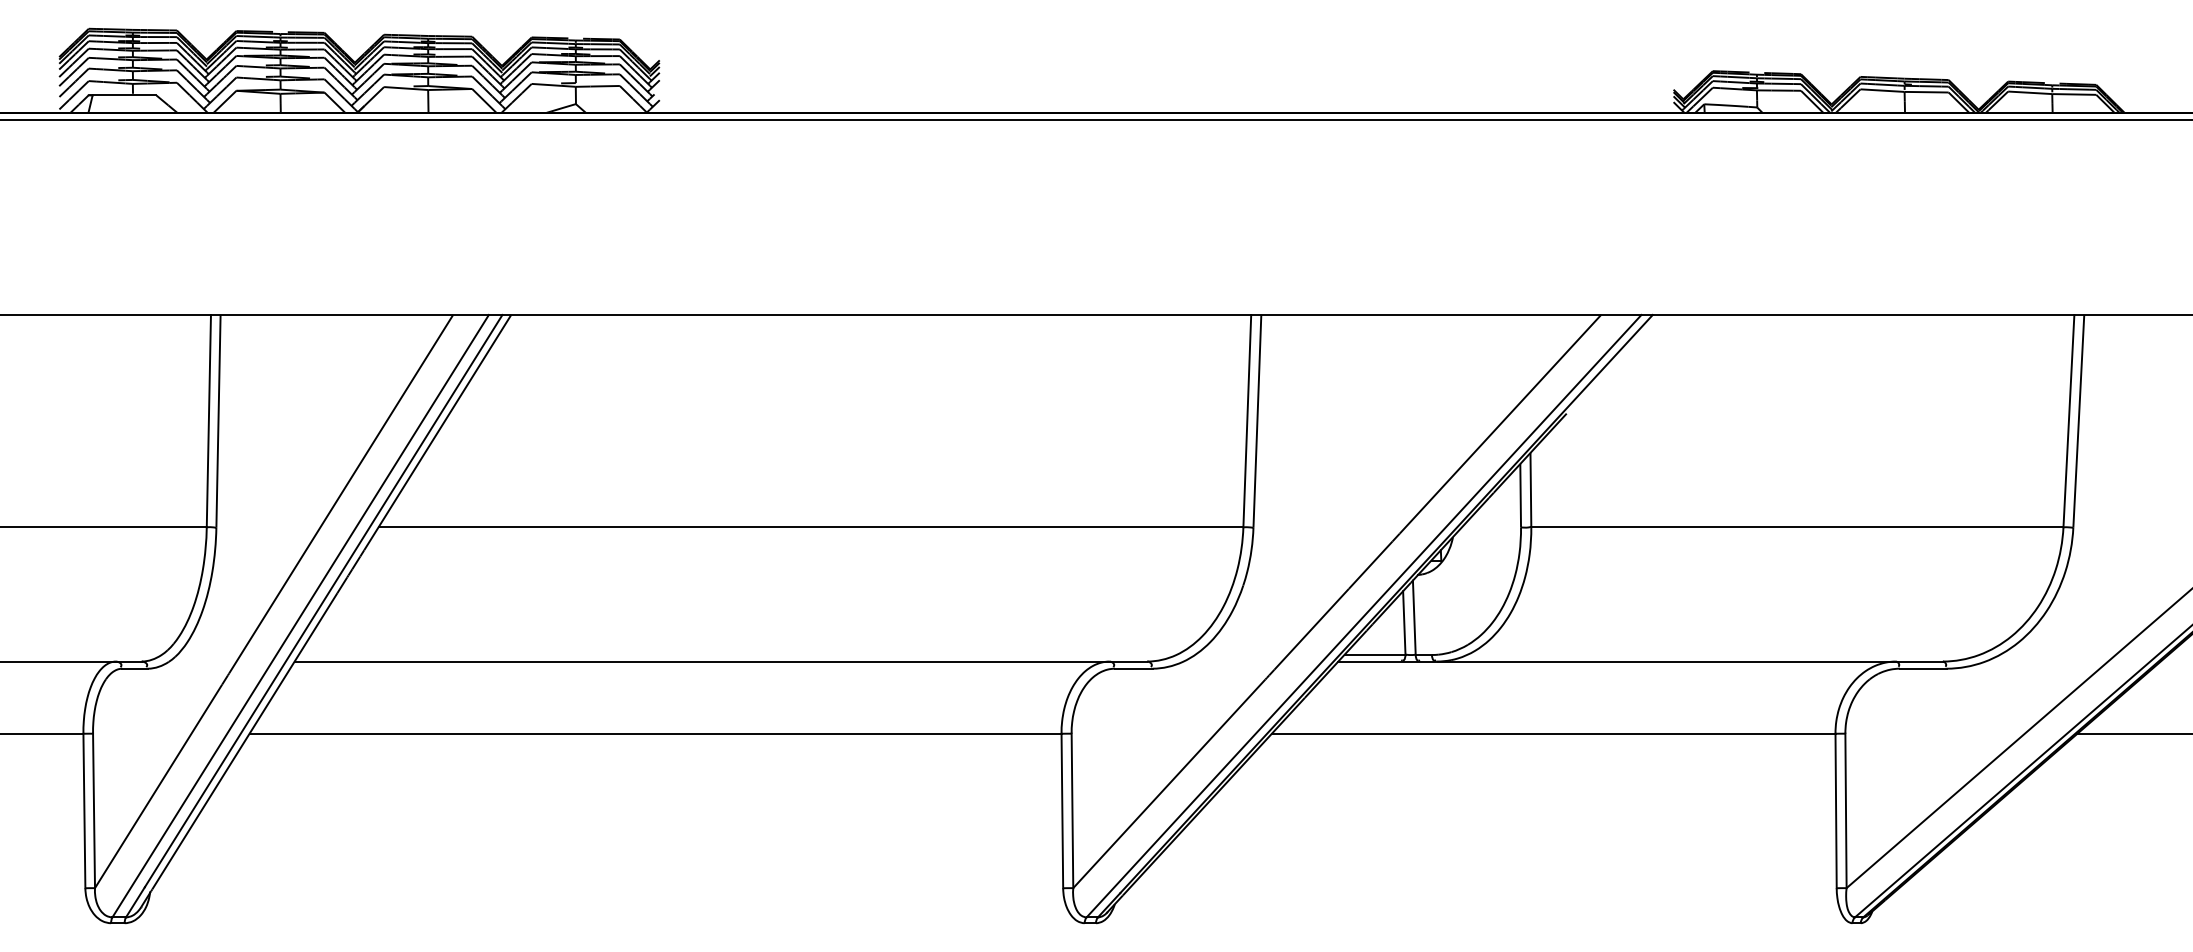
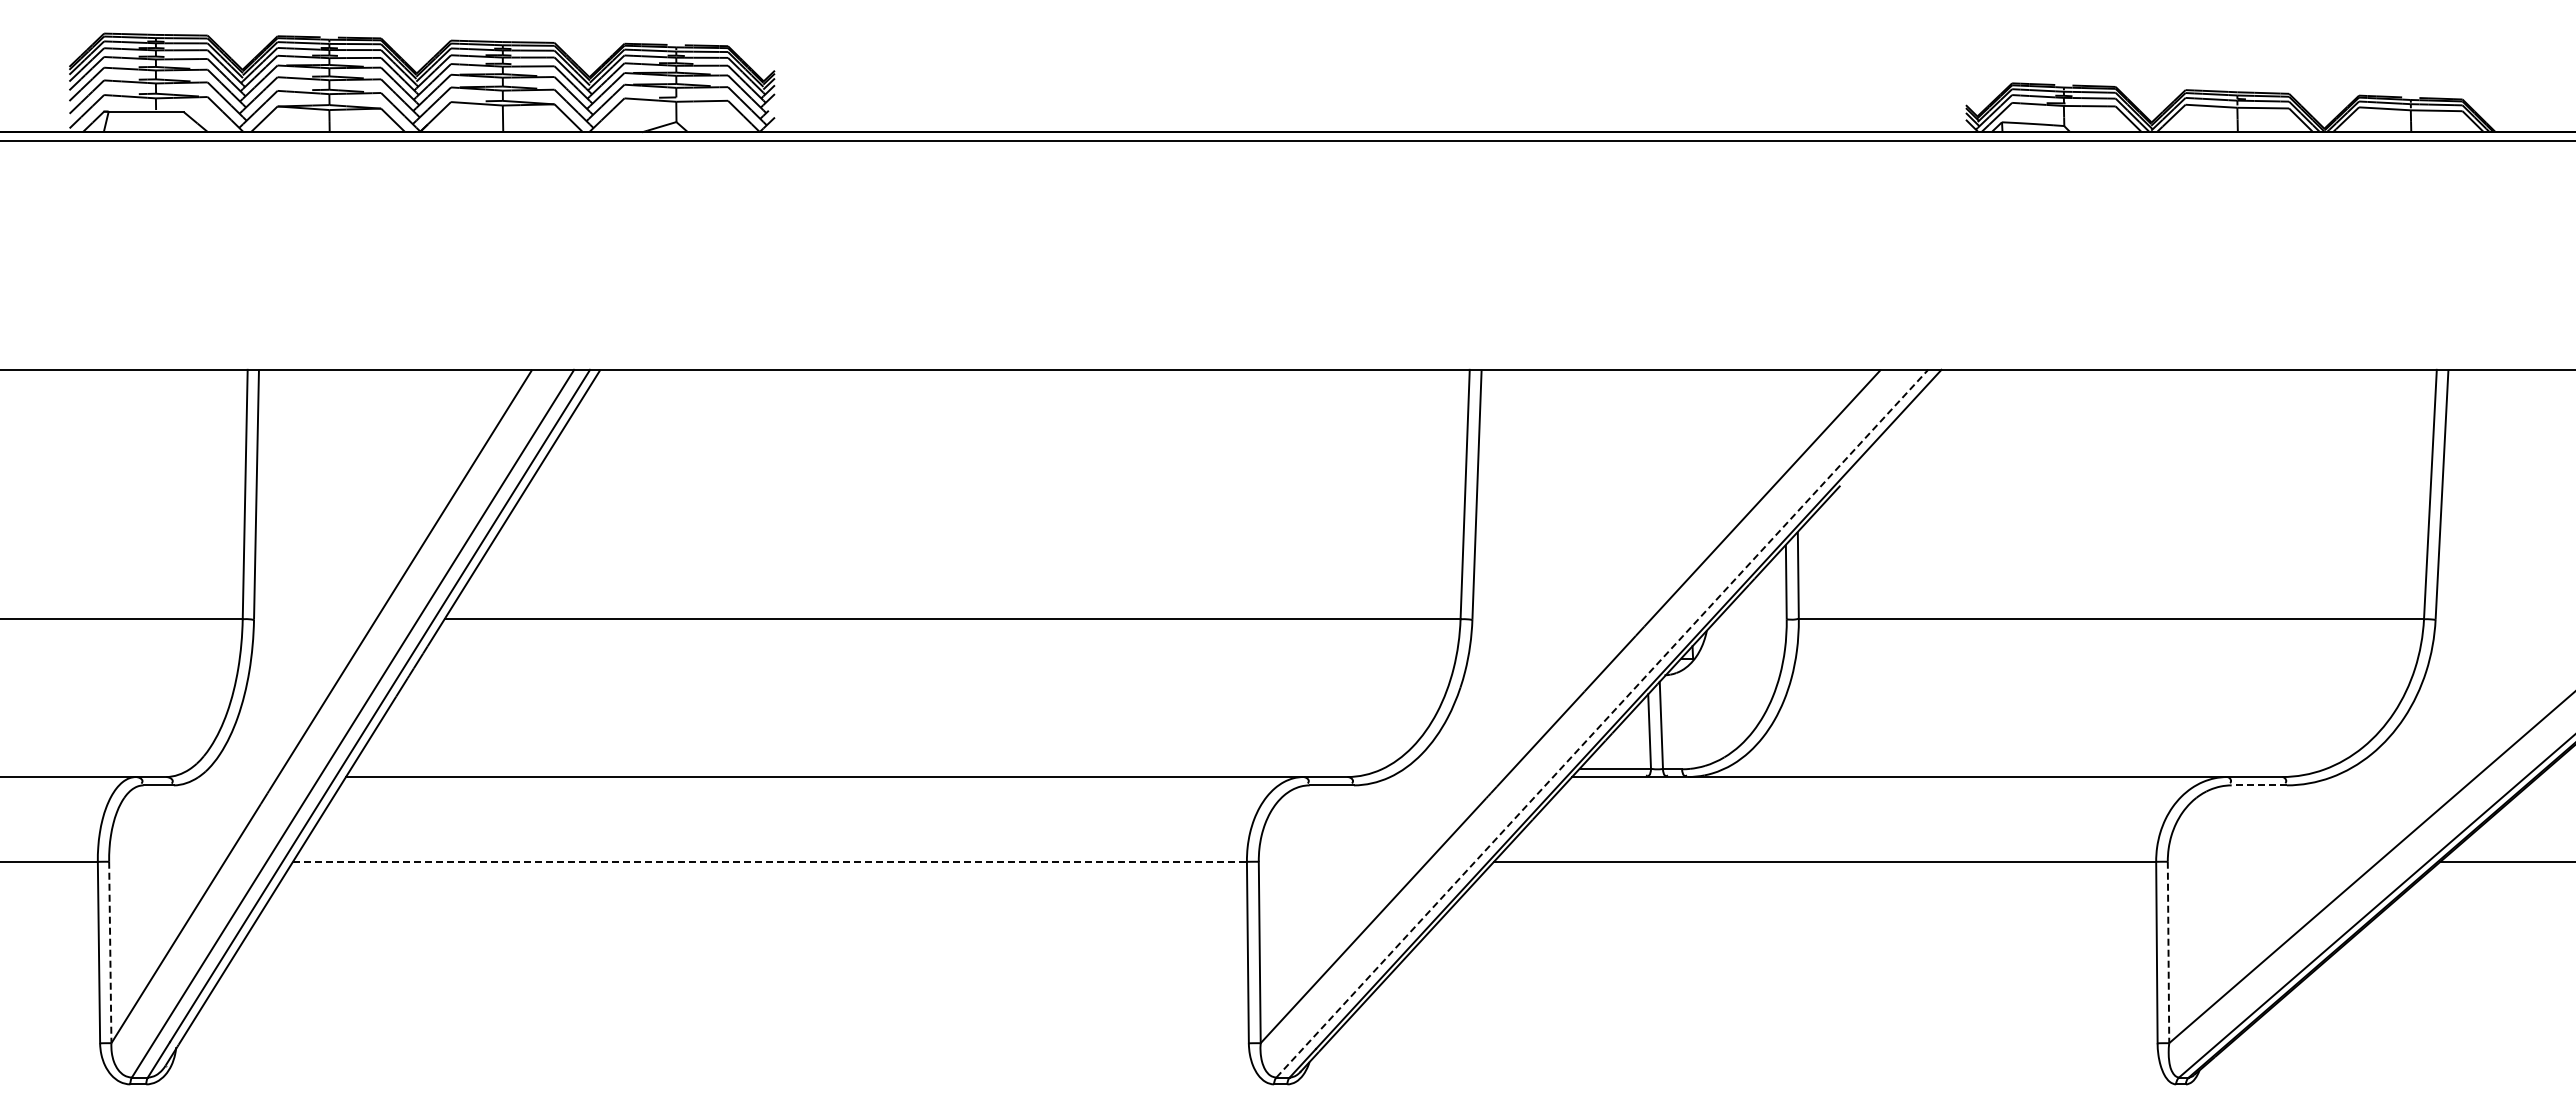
line: (1364, 616) -> (1602, 723), solid -> dashed
line: (1923, 668) -> (2259, 785), solid -> dashed
line: (655, 733) -> (769, 861), solid -> dashed
line: (94, 810) -> (110, 952), solid -> dashed
line: (1845, 810) -> (2168, 952), solid -> dashed

